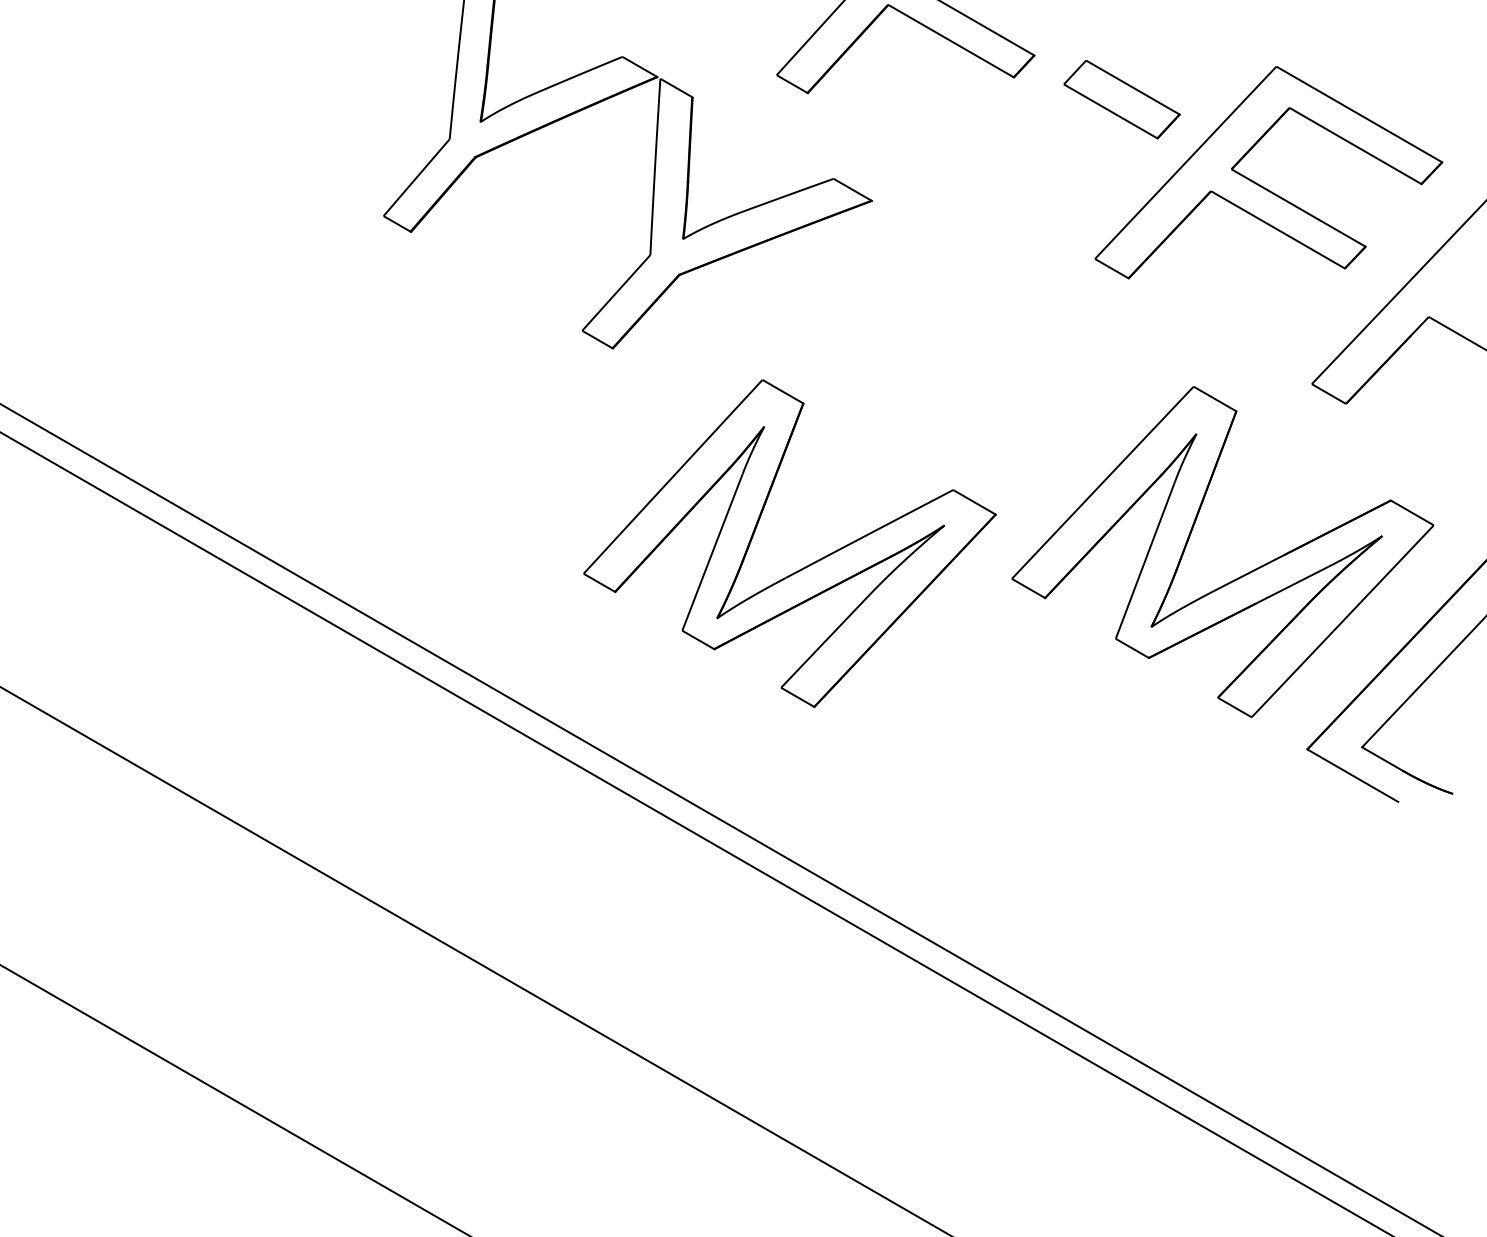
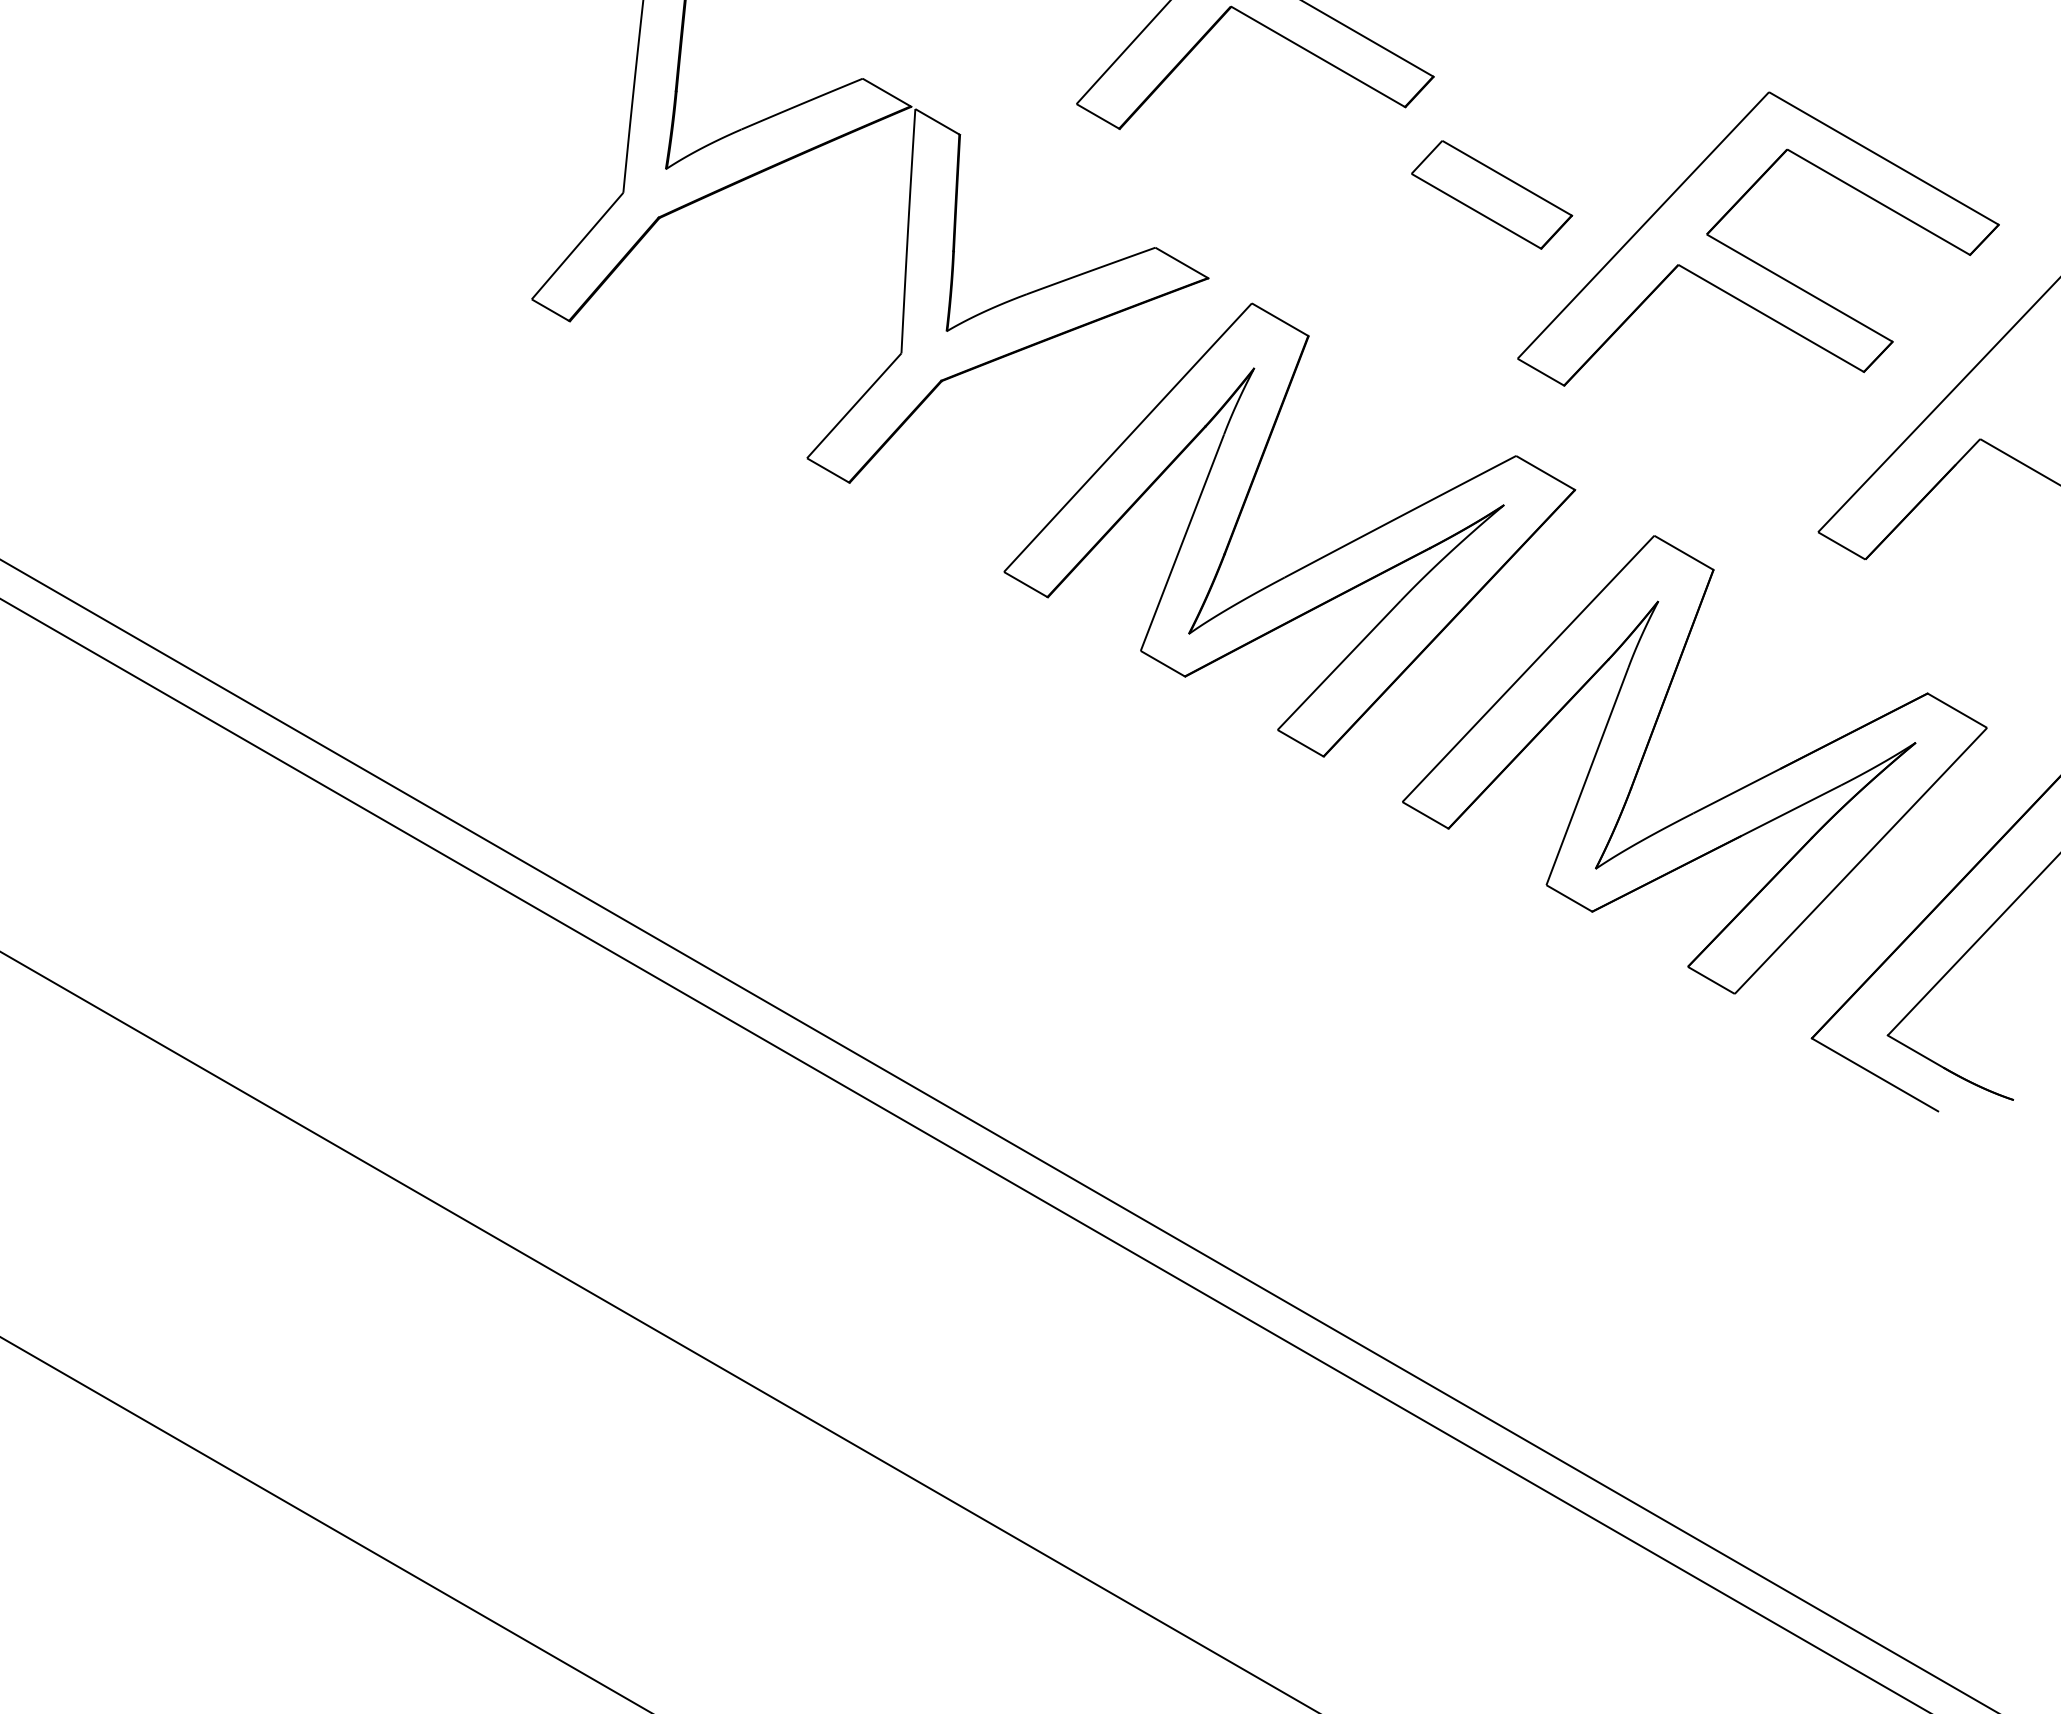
part: (1122, 99) -> (1492, 194), moved
part: (803, 567) -> (1308, 563), moved

